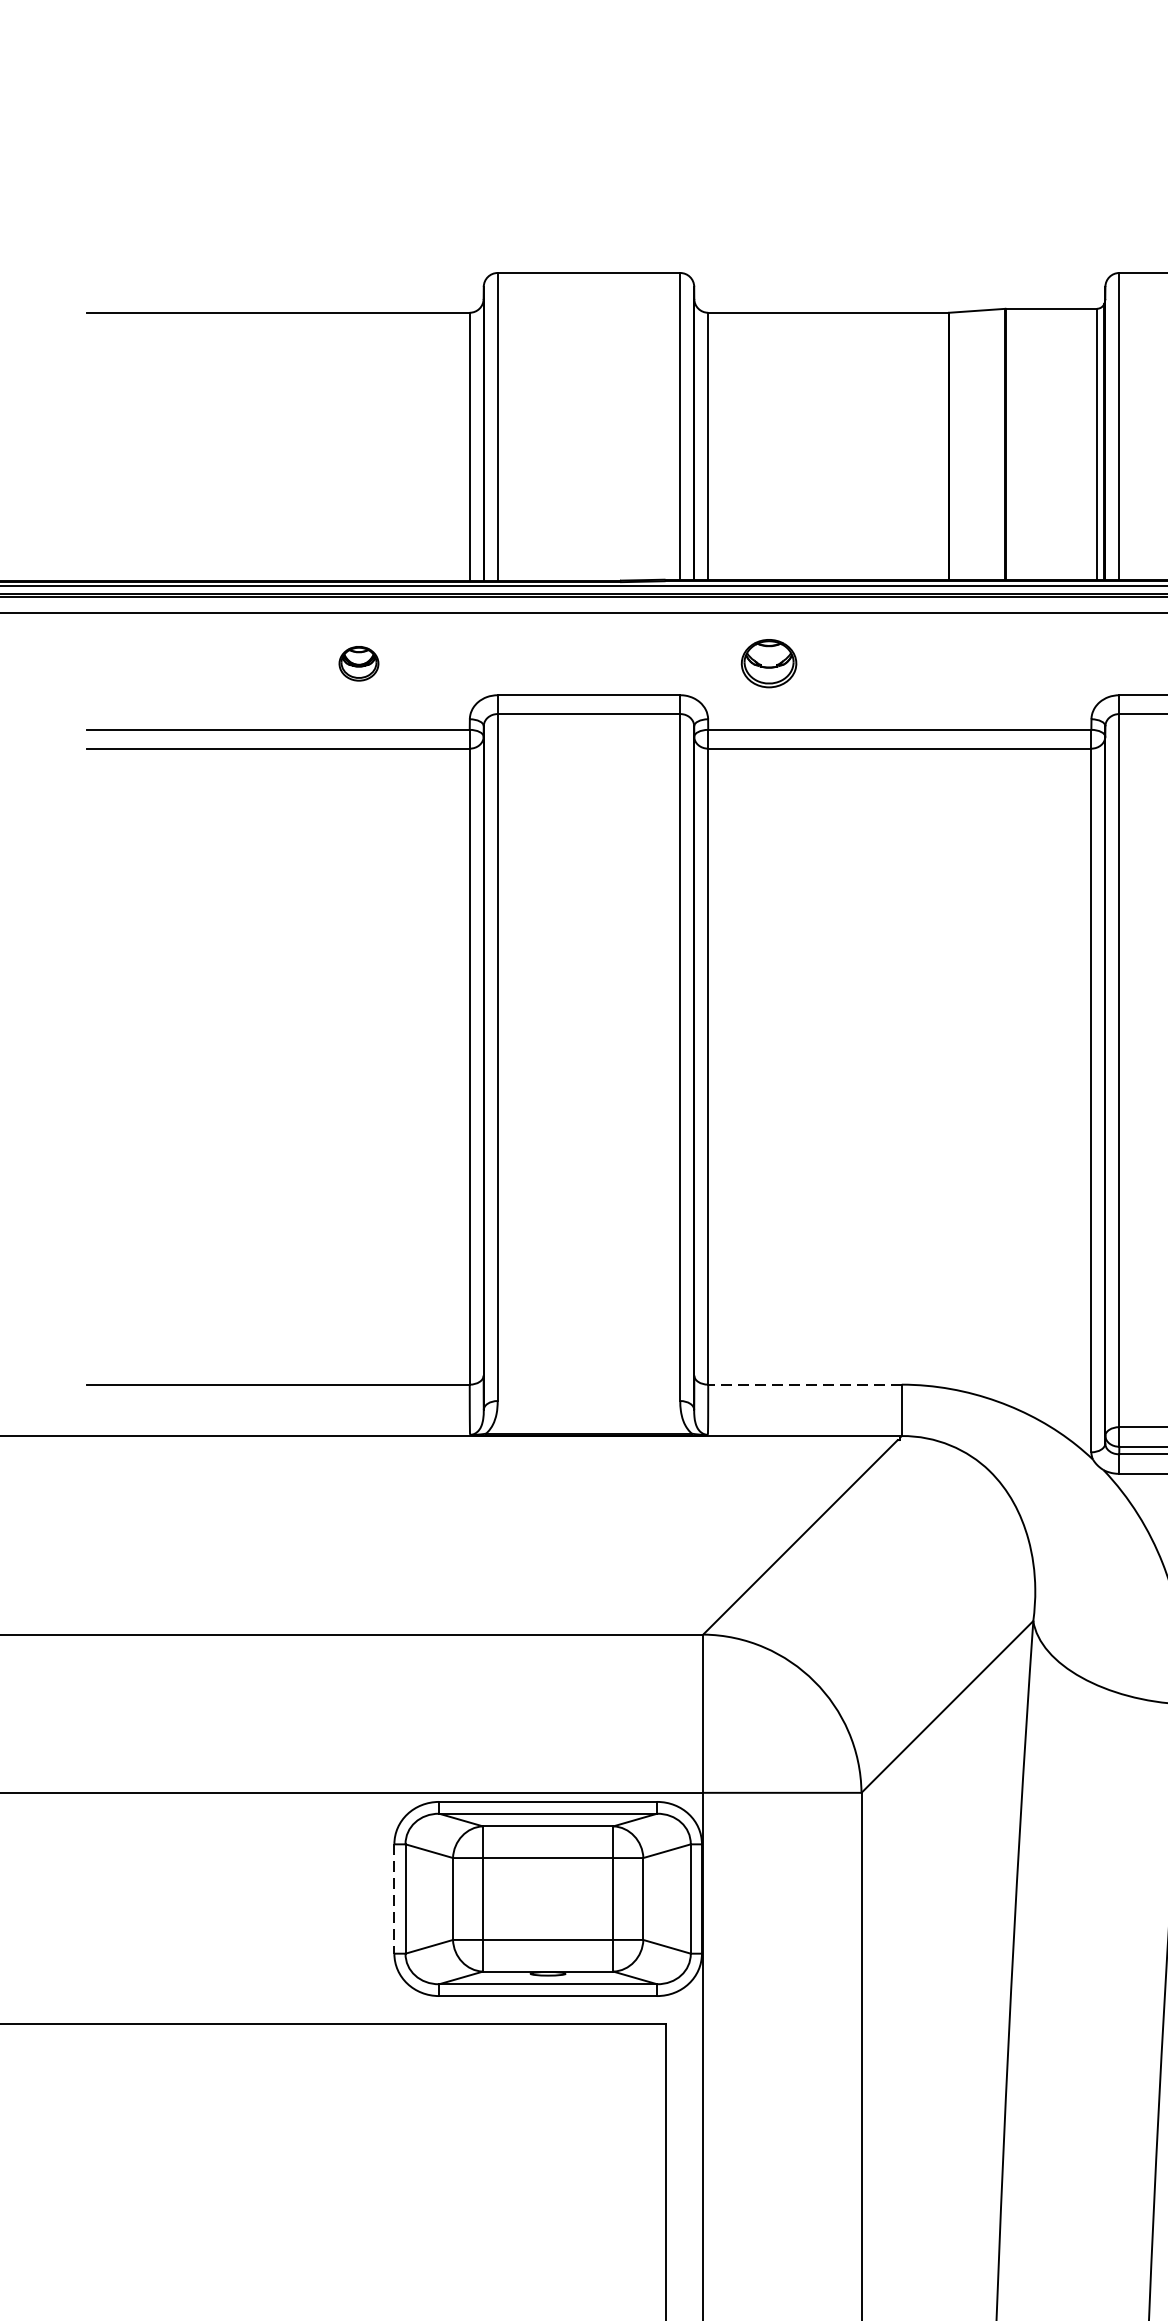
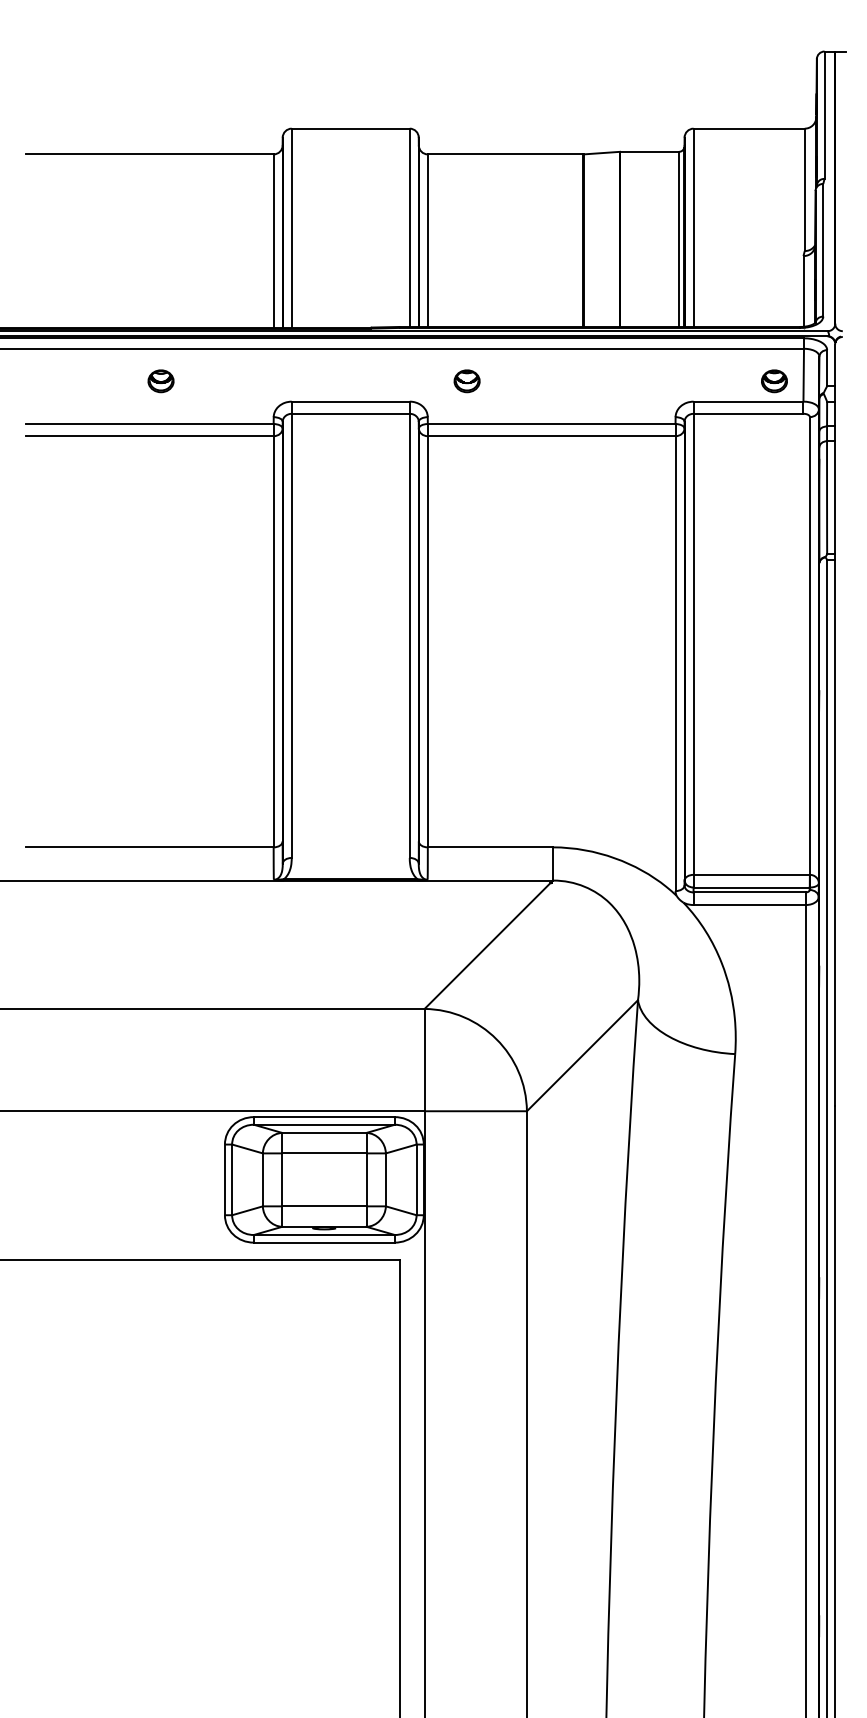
part: (358, 664) -> (160, 381), moved
part: (768, 664) -> (466, 381), size x0.71
line: (805, 1384) -> (490, 847), dashed -> solid
line: (393, 1899) -> (224, 1180), dashed -> solid

